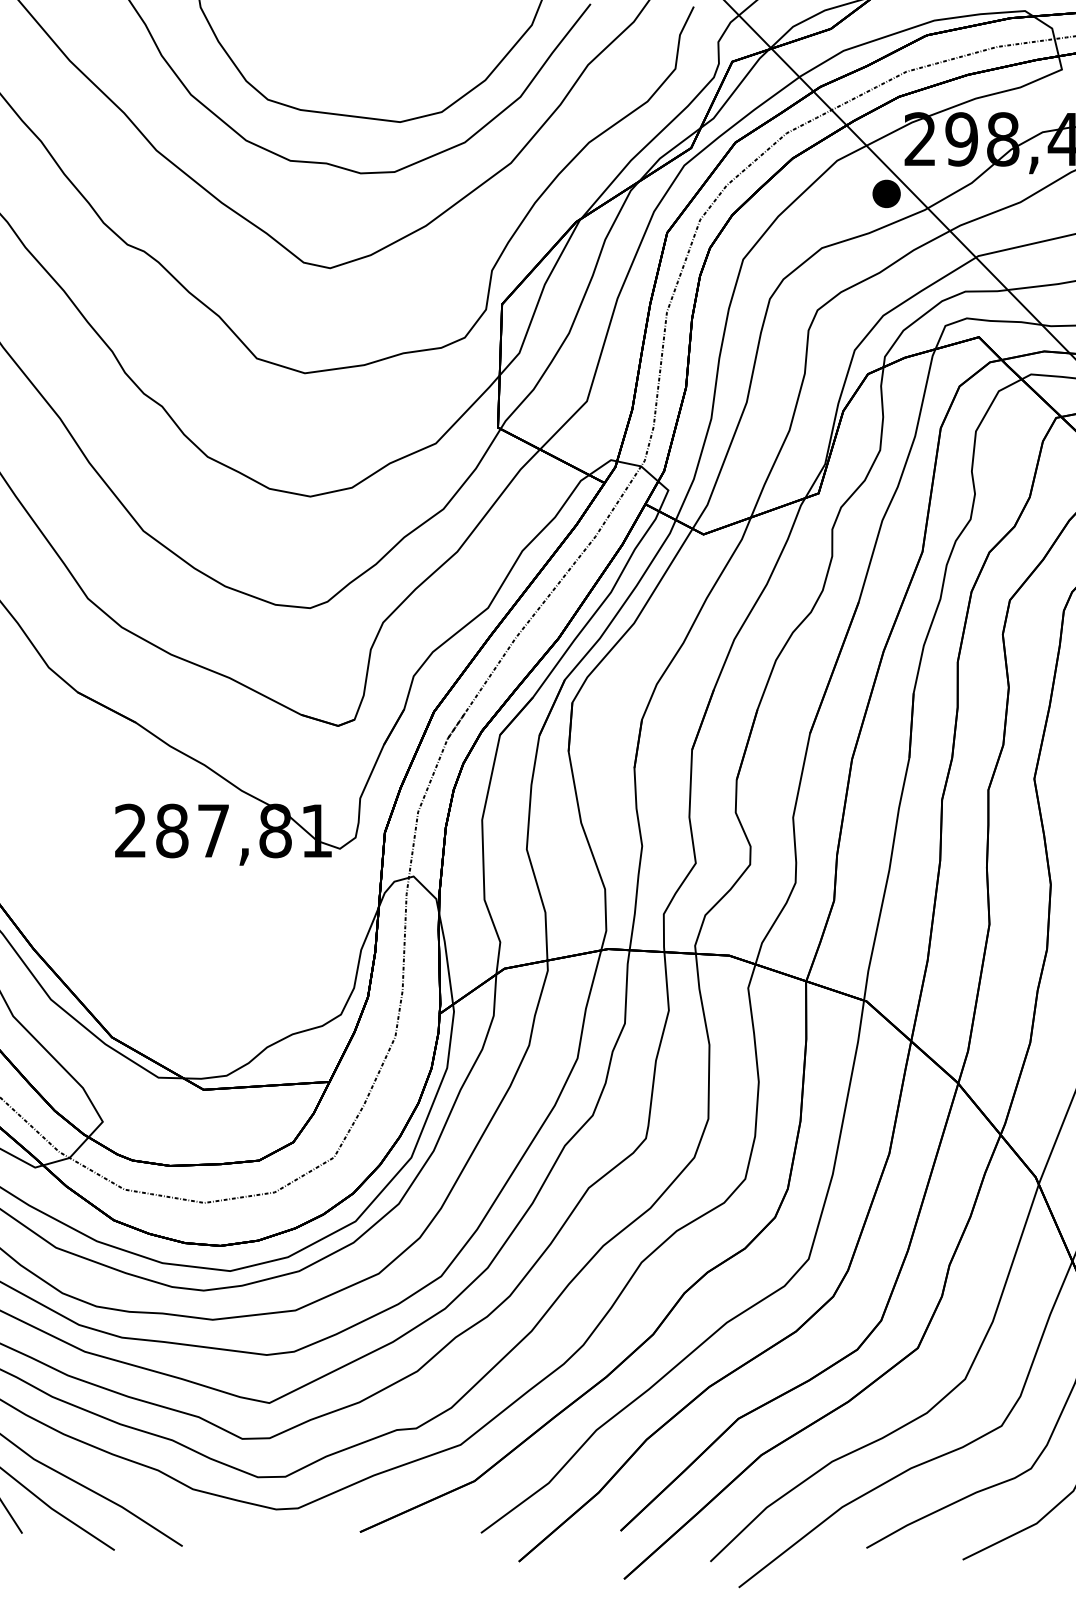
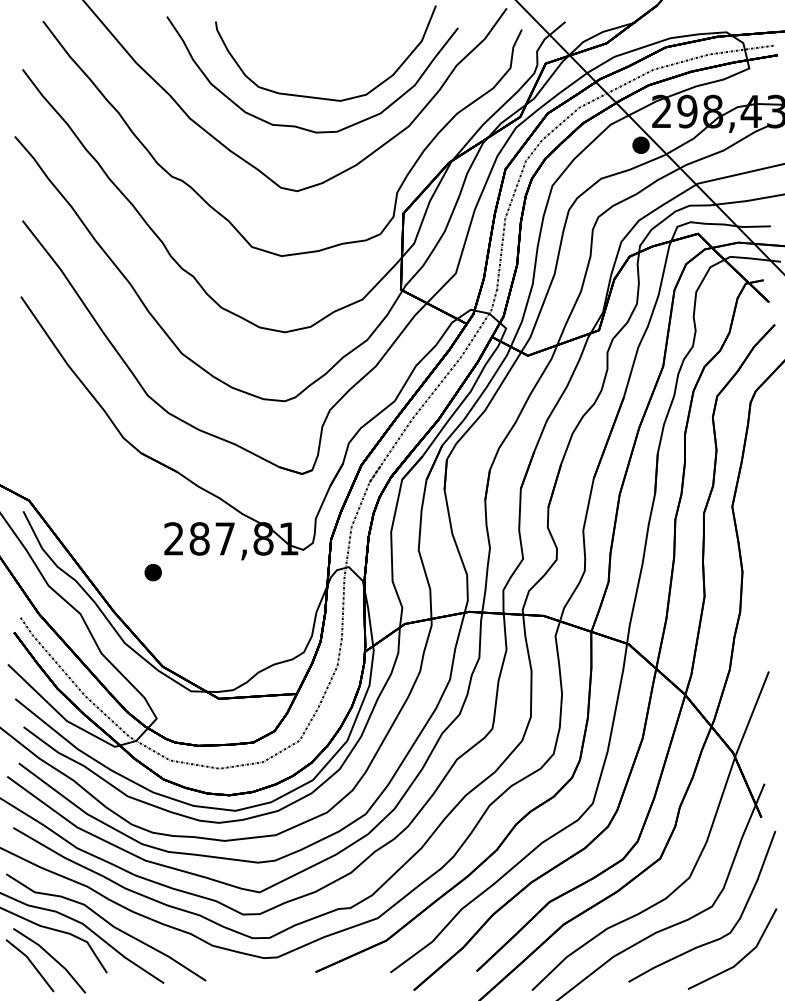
part: (95, 885) -> (152, 572), added

